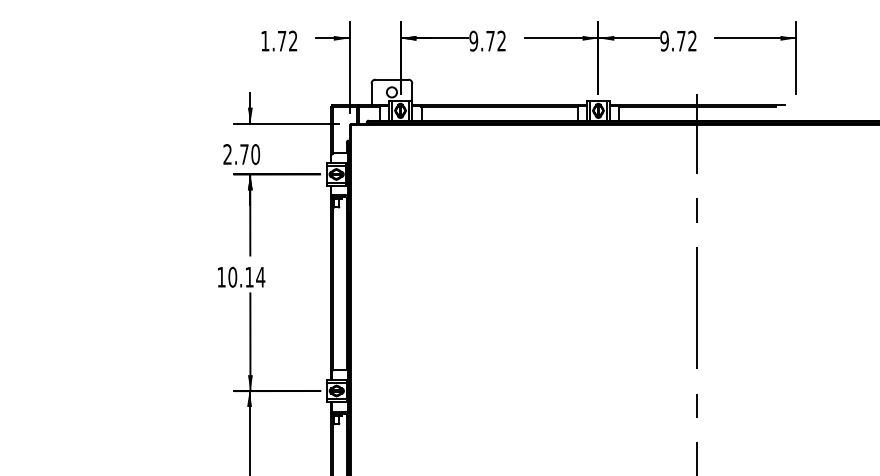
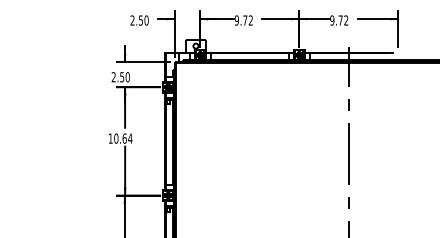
text: (279, 41) -> (139, 20), 1.72 -> 2.50
text: (245, 155) -> (122, 77), 2.70 -> 2.50
text: (249, 276) -> (124, 138), 10.14 -> 10.64

